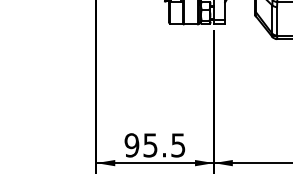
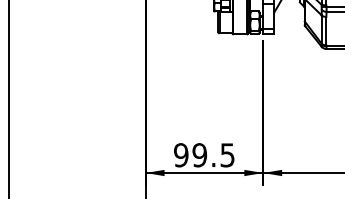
text: (150, 145) -> (199, 155), 95.5 -> 99.5

